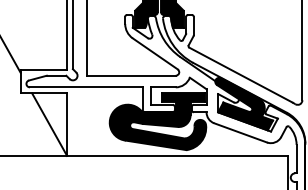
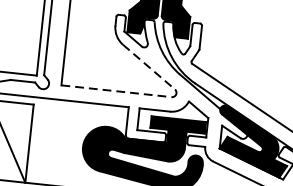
line: (155, 54) -> (149, 67), solid -> dashed
line: (132, 75) -> (117, 91), solid -> dashed

